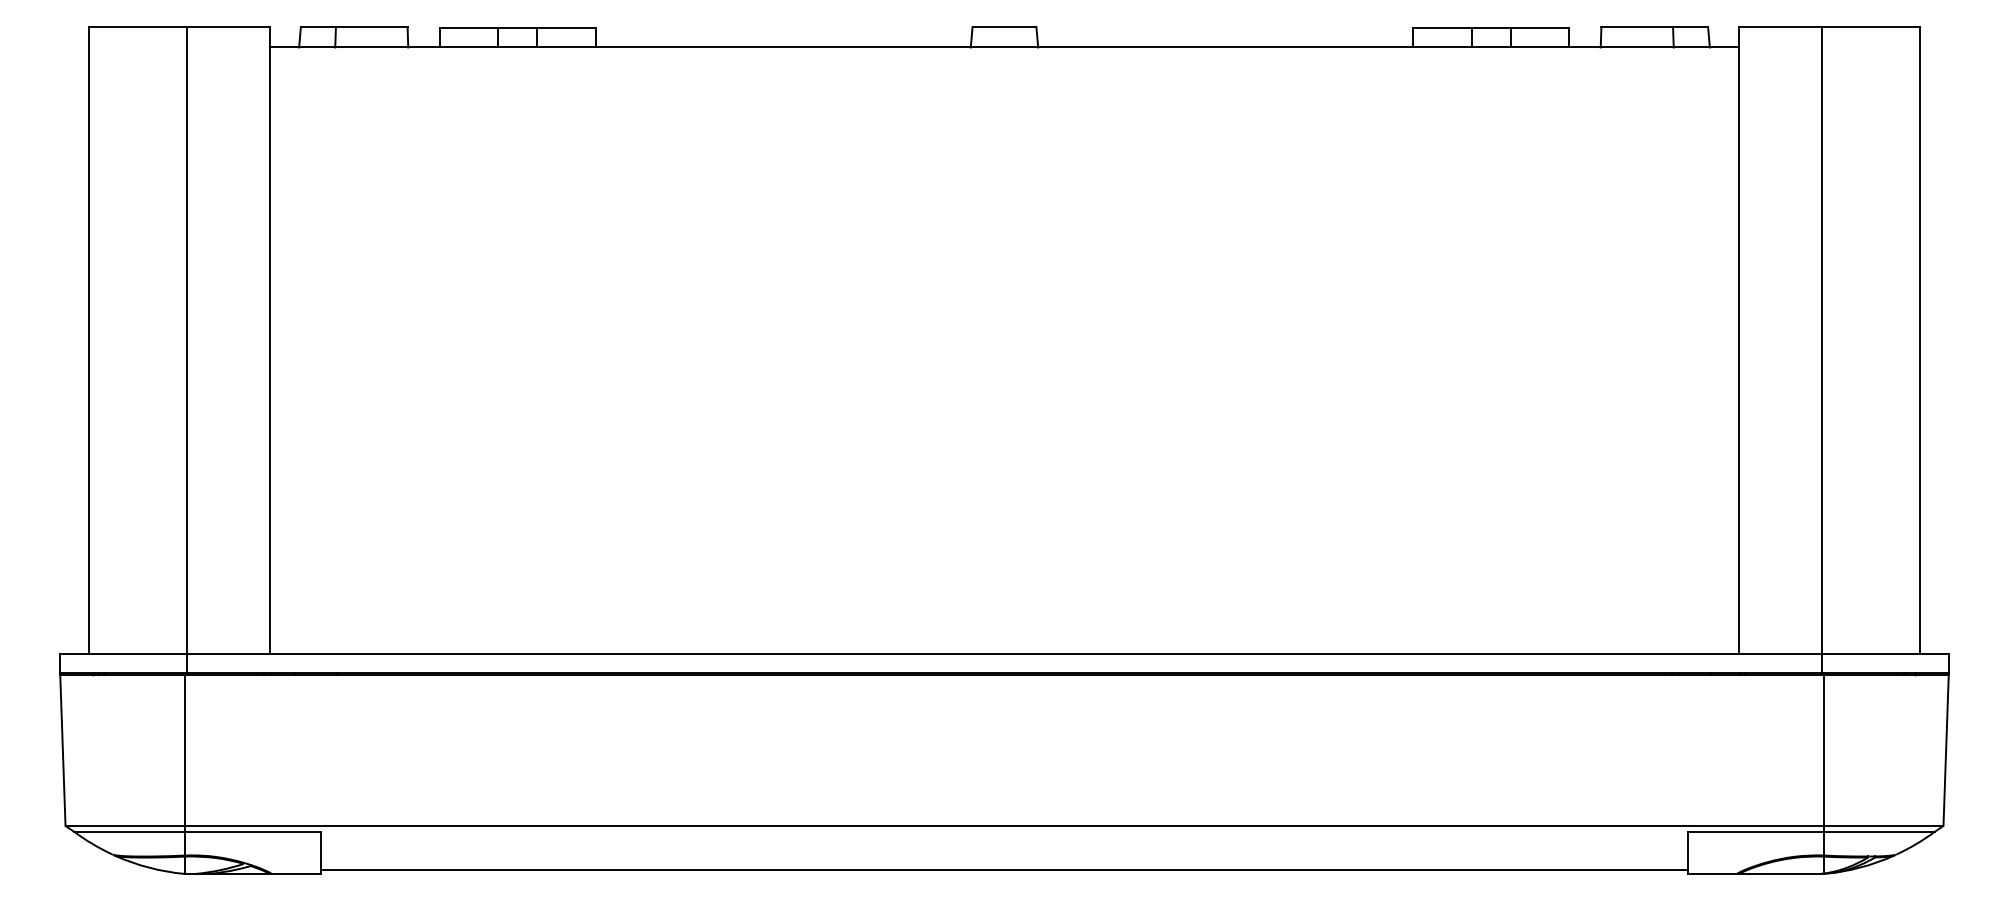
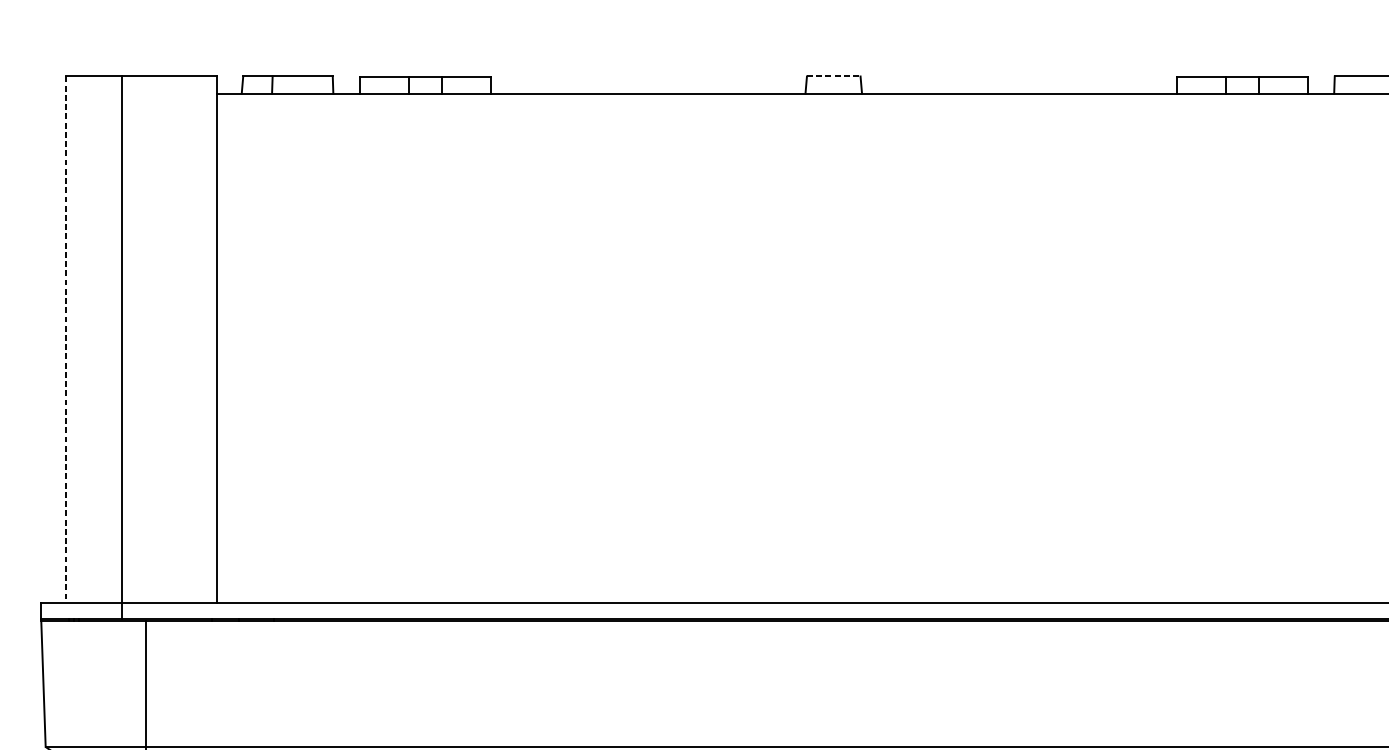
line: (1004, 27) -> (833, 76), solid -> dashed
line: (89, 341) -> (65, 340), solid -> dashed
line: (186, 350) -> (122, 347), moved

